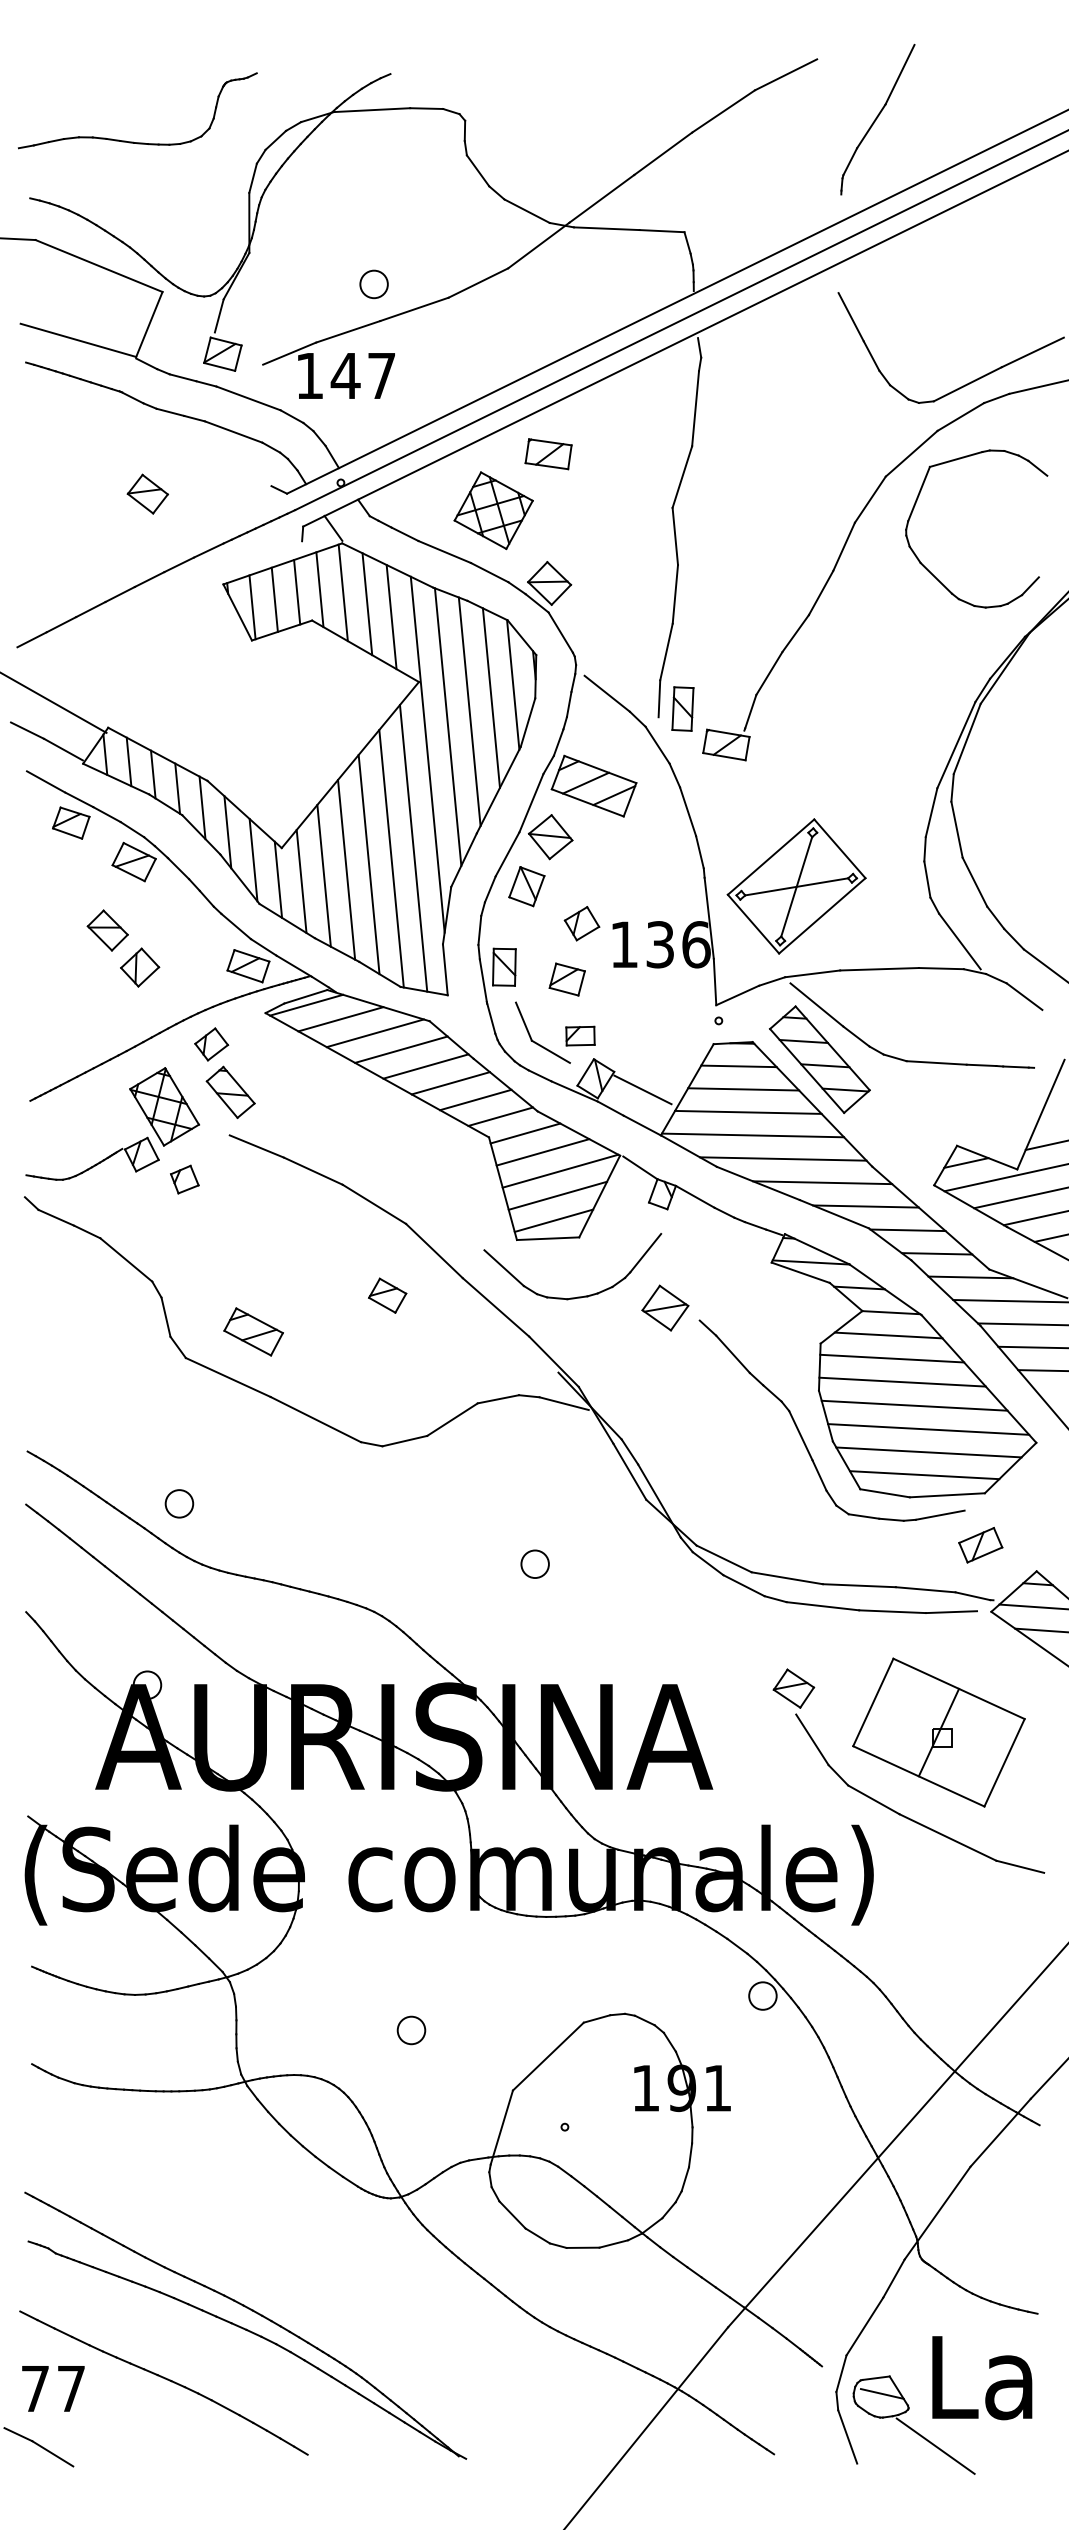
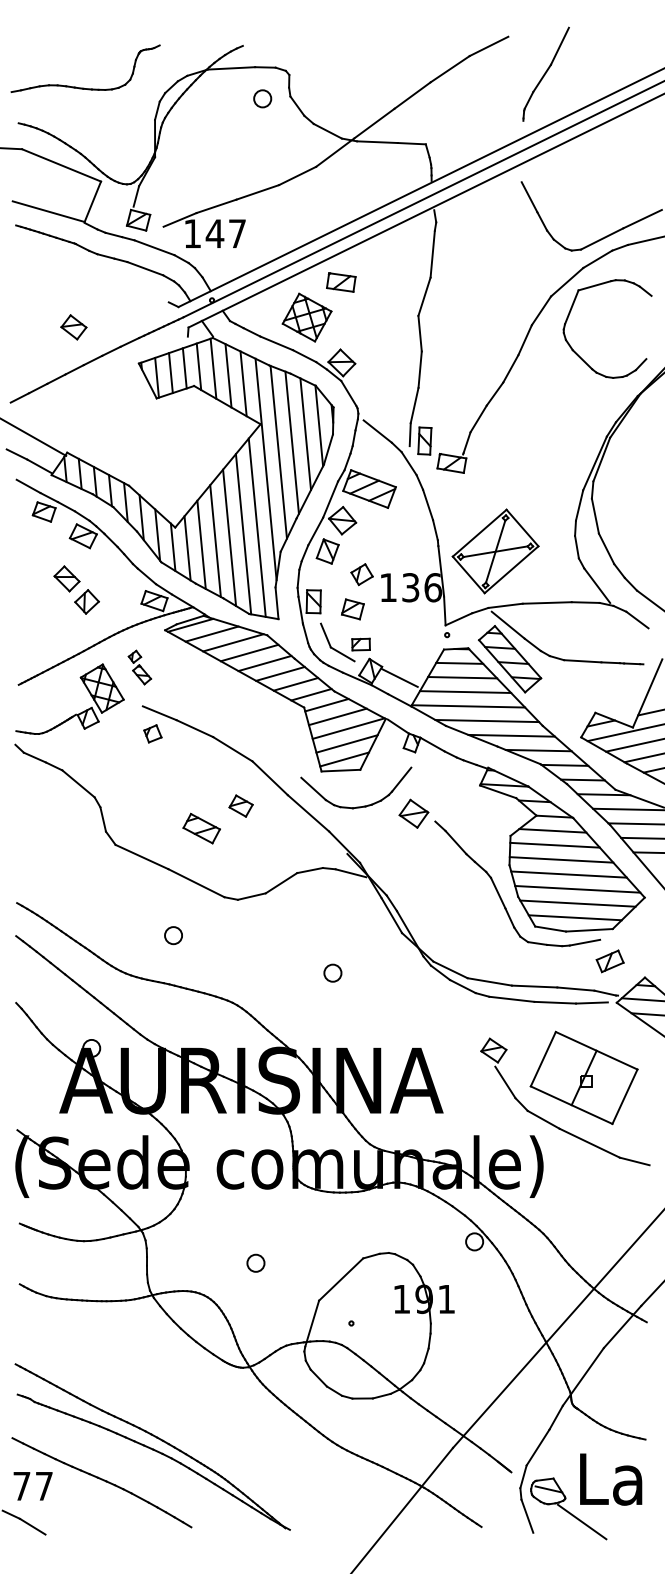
circle: (373, 283) -> (262, 98), moved
part: (147, 494) -> (73, 327), moved
part: (224, 1072) -> (139, 667), size x0.6
part: (184, 1179) -> (152, 733), moved
part: (253, 1331) -> (201, 828), moved
circle: (179, 1503) -> (173, 935), moved

